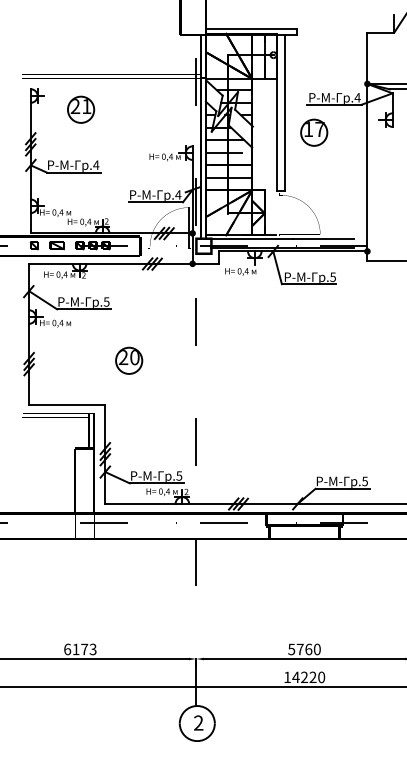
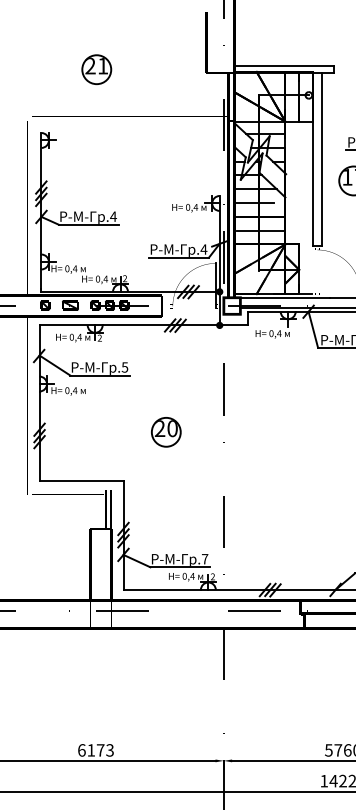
part: (81, 109) -> (97, 69), moved
part: (129, 360) -> (166, 431), moved
text: (179, 475) -> (205, 558), .5 -> .7

